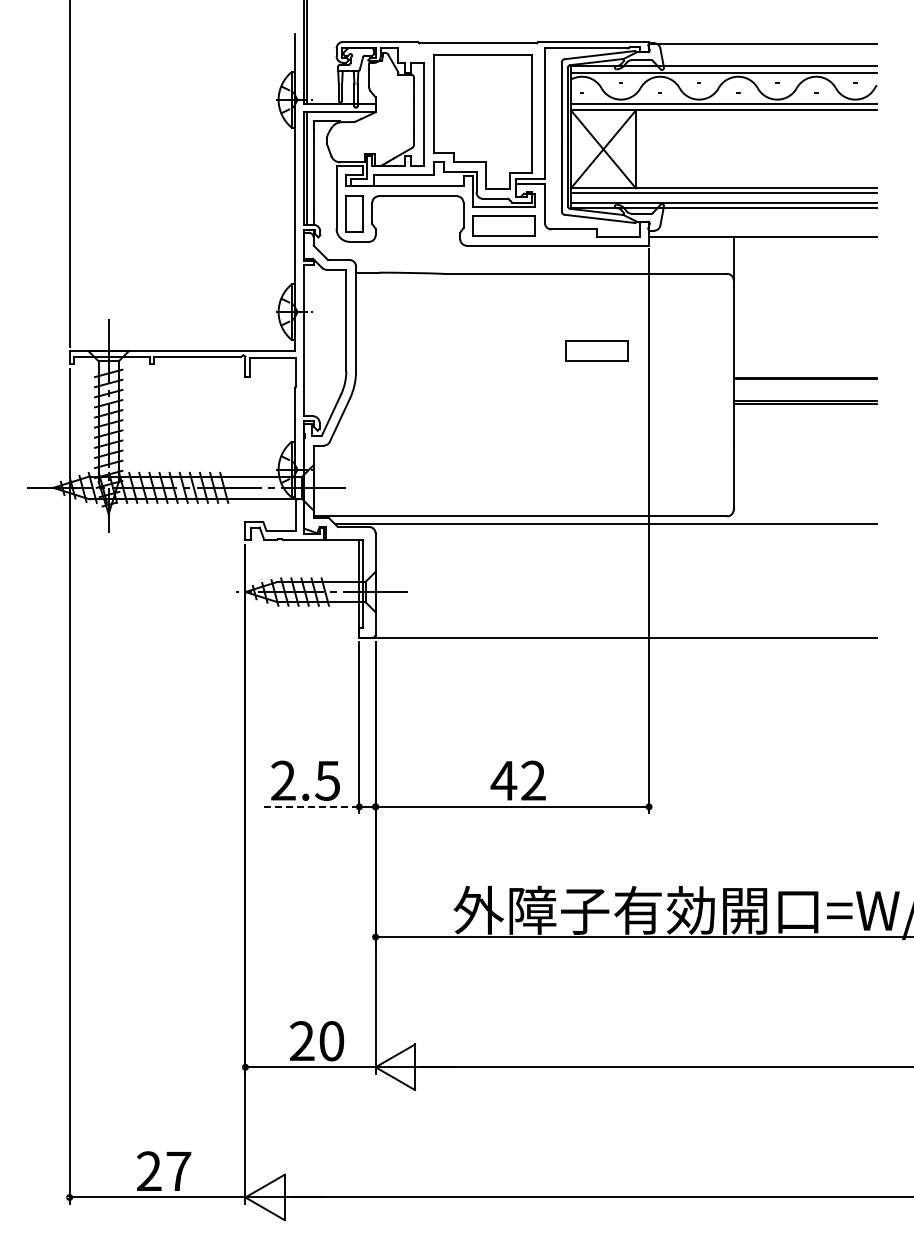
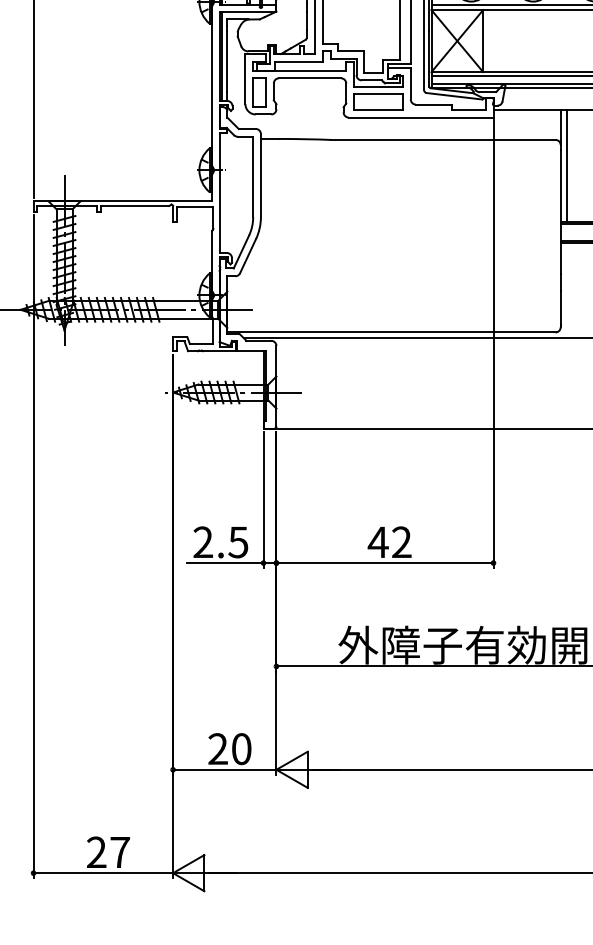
line: (741, 306) -> (566, 165), added
part: (596, 350) -> (451, 200), removed
line: (310, 806) -> (224, 562), dashed -> solid

